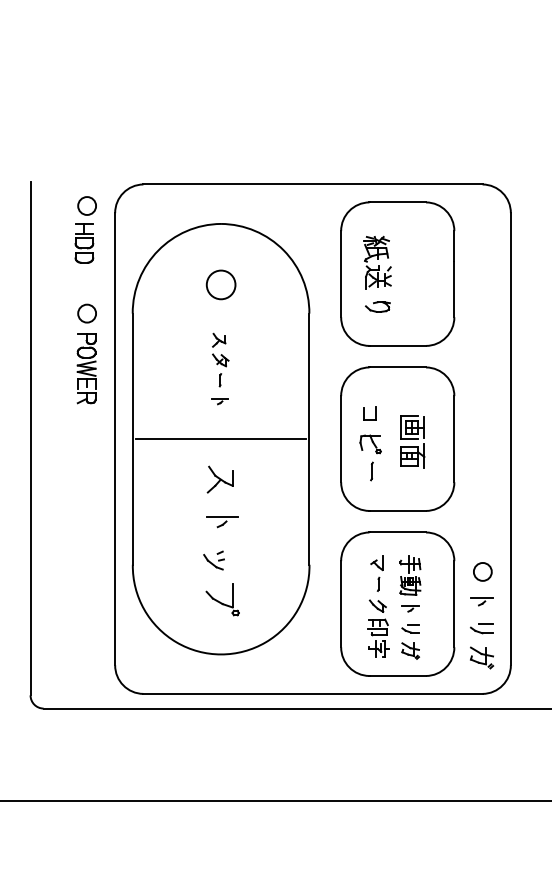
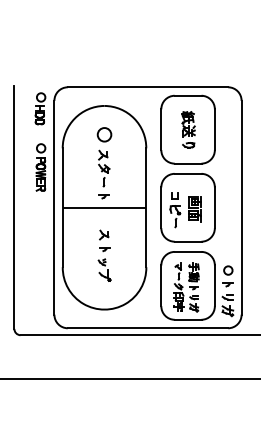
part: (377, 273) -> (188, 129), moved
part: (221, 368) -> (104, 174), size x1.43
part: (221, 540) -> (104, 255), size x0.71

